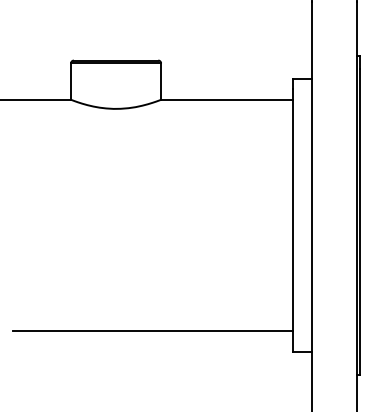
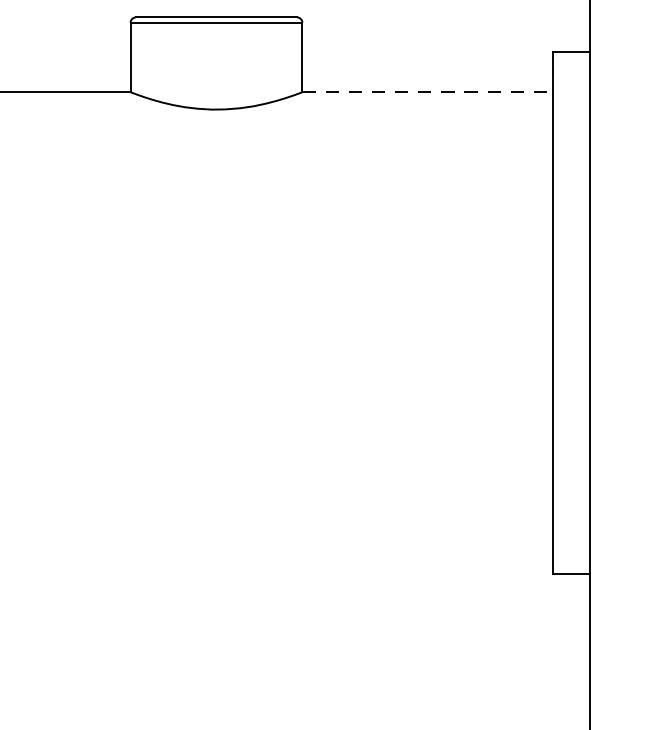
line: (226, 99) -> (427, 91), solid -> dashed
line: (152, 331) -> (285, 534), removed

